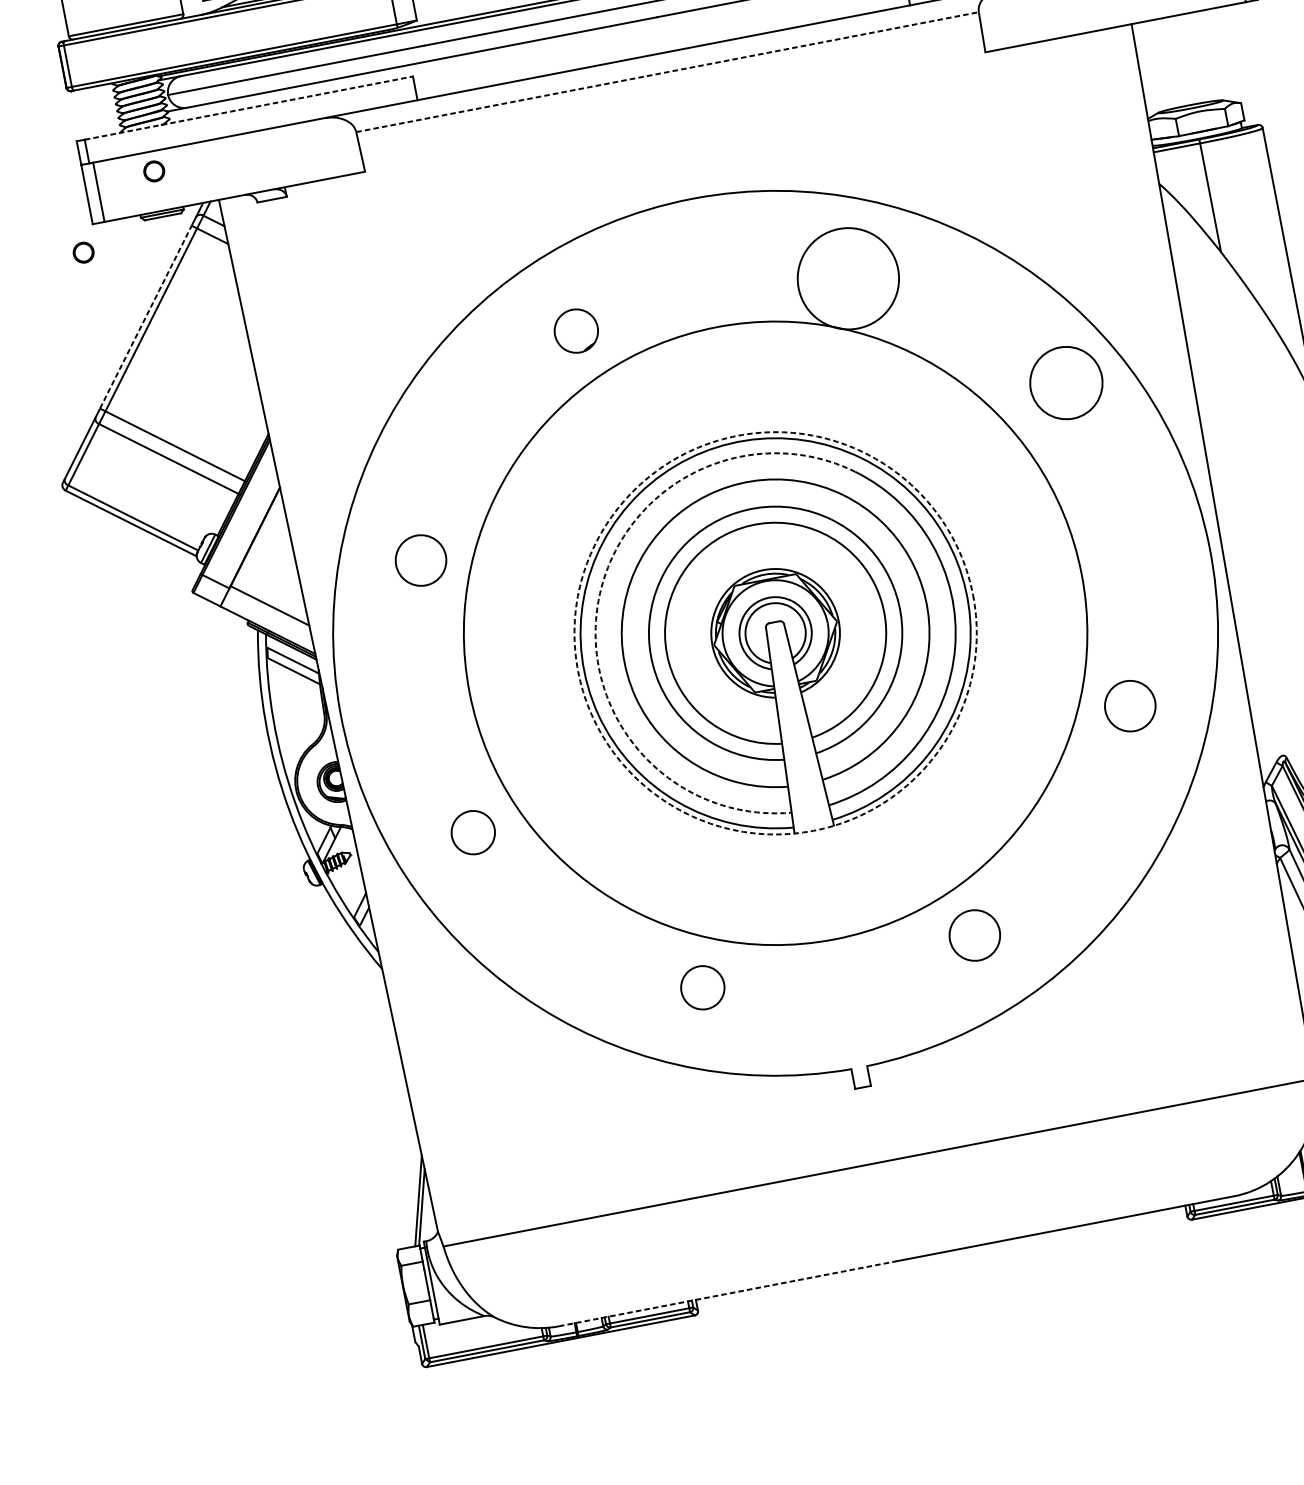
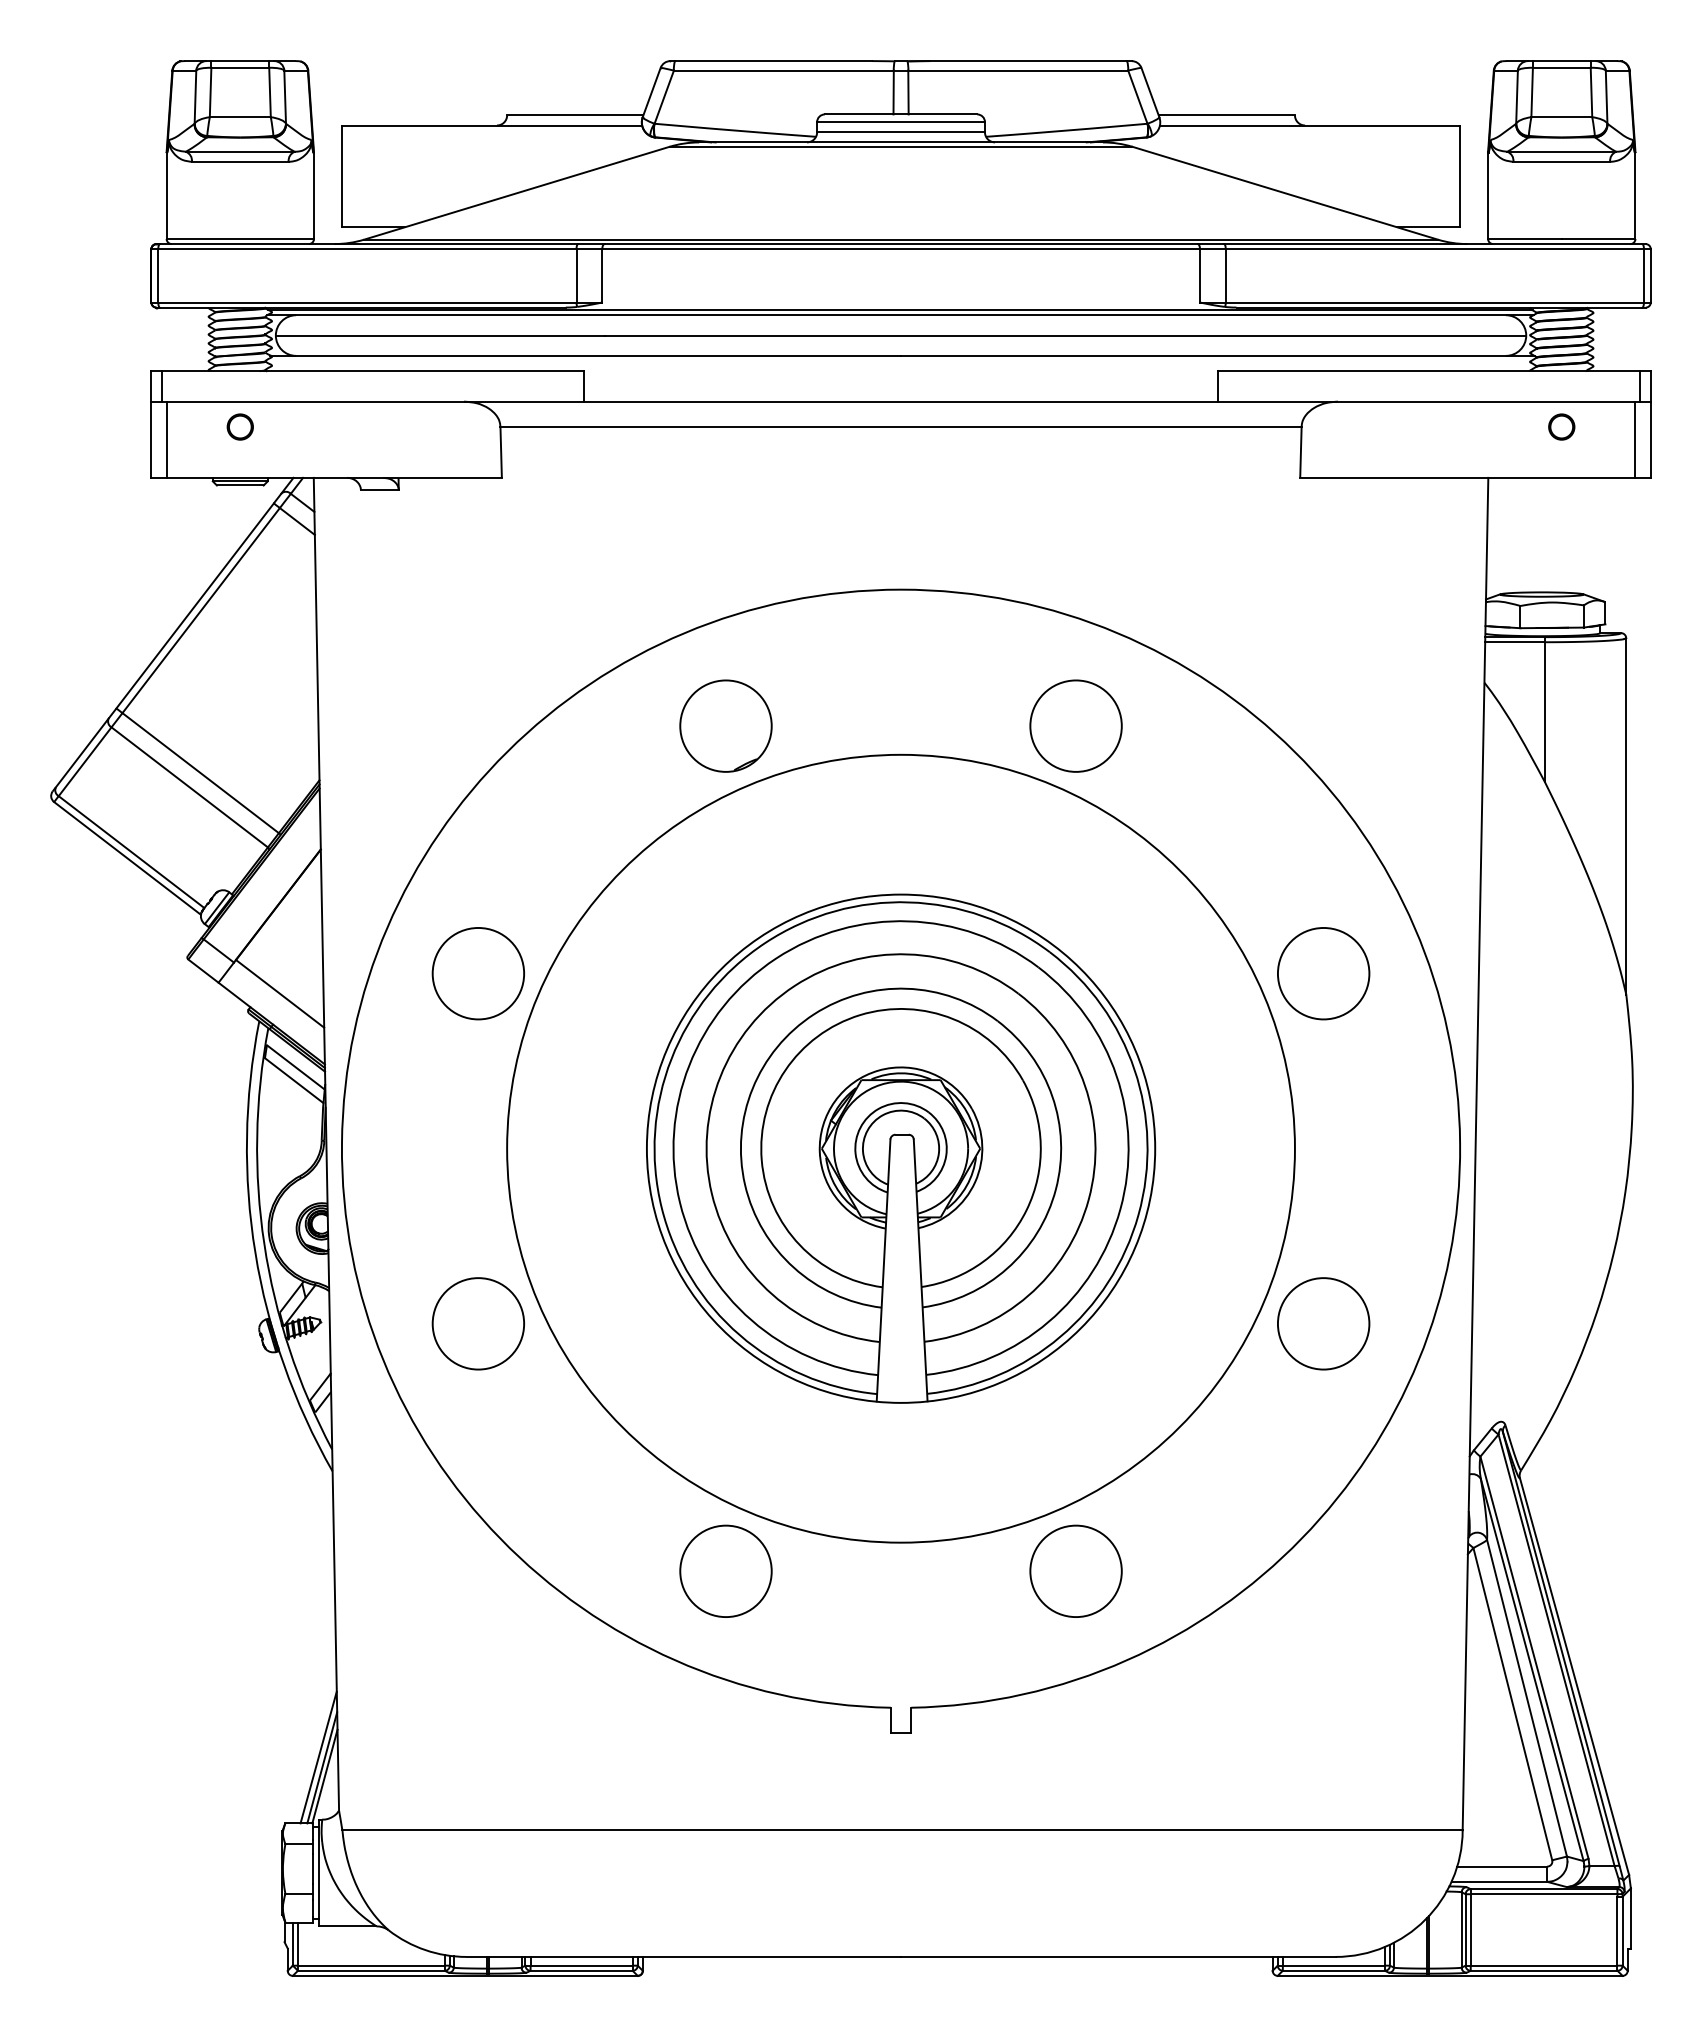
line: (667, 72) -> (901, 426), dashed -> solid
line: (249, 108) -> (373, 371), dashed -> solid
circle: (82, 252) -> (132, 510), removed
circle: (847, 278) -> (1075, 725), size x0.71
line: (146, 316) -> (195, 605), dashed -> solid
part: (575, 330) -> (725, 725), size x1.67
circle: (1066, 382) -> (1323, 973), moved
circle: (421, 560) -> (478, 973), size x1.43
arc: (598, 600) -> (689, 1065), dashed -> solid
circle: (775, 633) -> (900, 1148), dashed -> solid
circle: (1130, 705) -> (1323, 1323), size x1.43
circle: (472, 832) -> (477, 1323), size x1.67
circle: (974, 935) -> (1075, 1571), size x1.43
circle: (702, 987) -> (725, 1570), size x1.67
line: (414, 1193) -> (318, 1757), added
line: (728, 1293) -> (684, 1956), dashed -> solid

